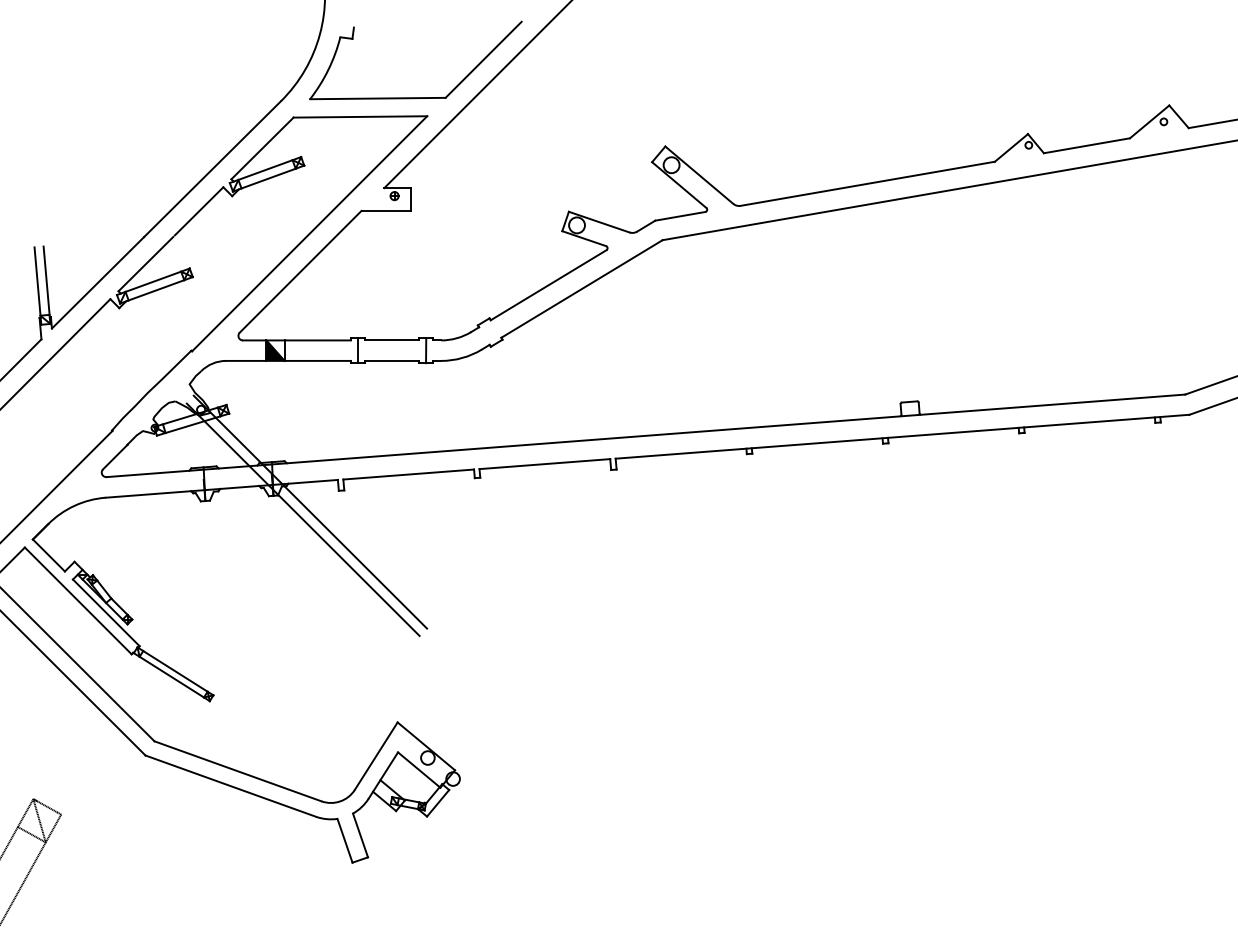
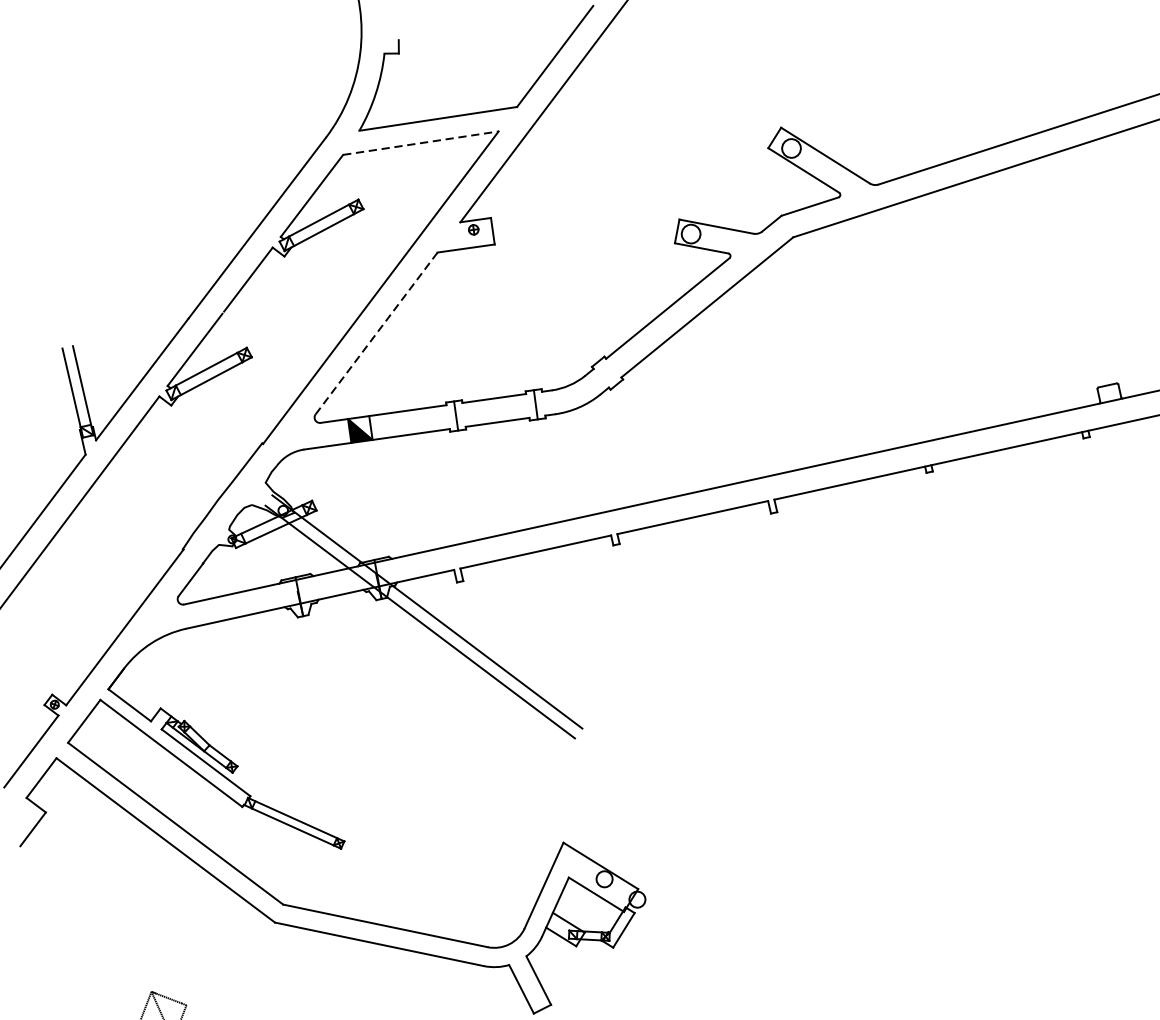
line: (360, 116) -> (420, 142), solid -> dashed
line: (301, 271) -> (377, 332), solid -> dashed

